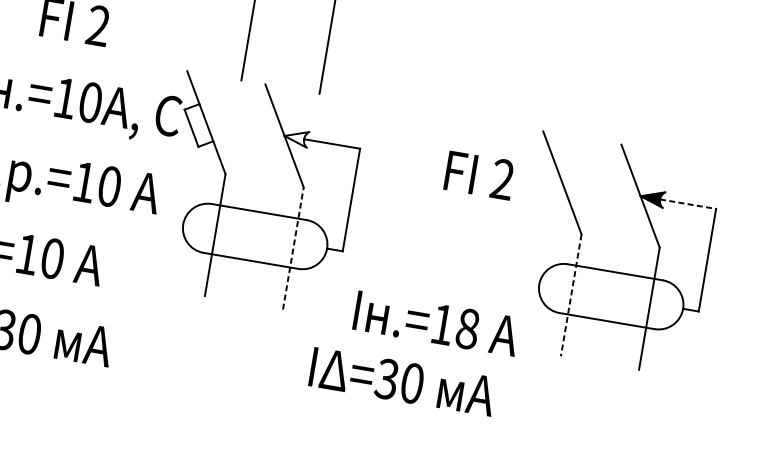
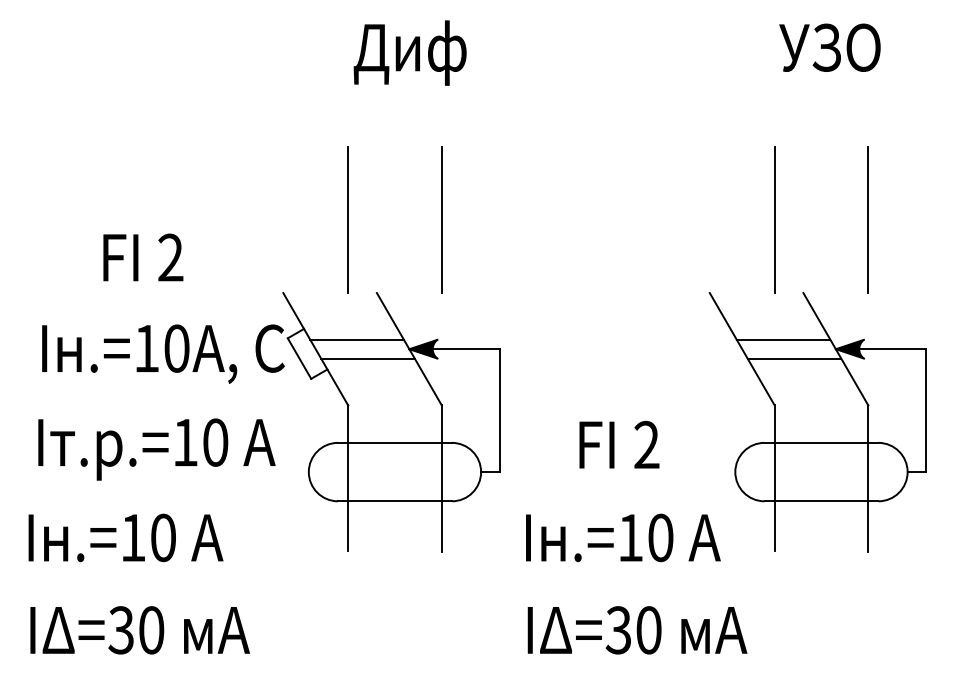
line: (607, 80) -> (774, 220), added
line: (685, 93) -> (868, 220), added
line: (241, 120) -> (356, 339), added
line: (248, 137) -> (367, 358), added
fill: (296, 137) -> (423, 348), added
text: (479, 175) -> (619, 444), moved
line: (598, 180) -> (783, 339), added
line: (604, 198) -> (794, 358), added
line: (687, 204) -> (892, 349), dashed -> solid
line: (293, 248) -> (441, 478), dashed -> solid
line: (571, 295) -> (774, 478), dashed -> solid
text: (467, 328) -> (660, 537), .=18 -> .=10
text: (402, 381) -> (637, 630), moved

